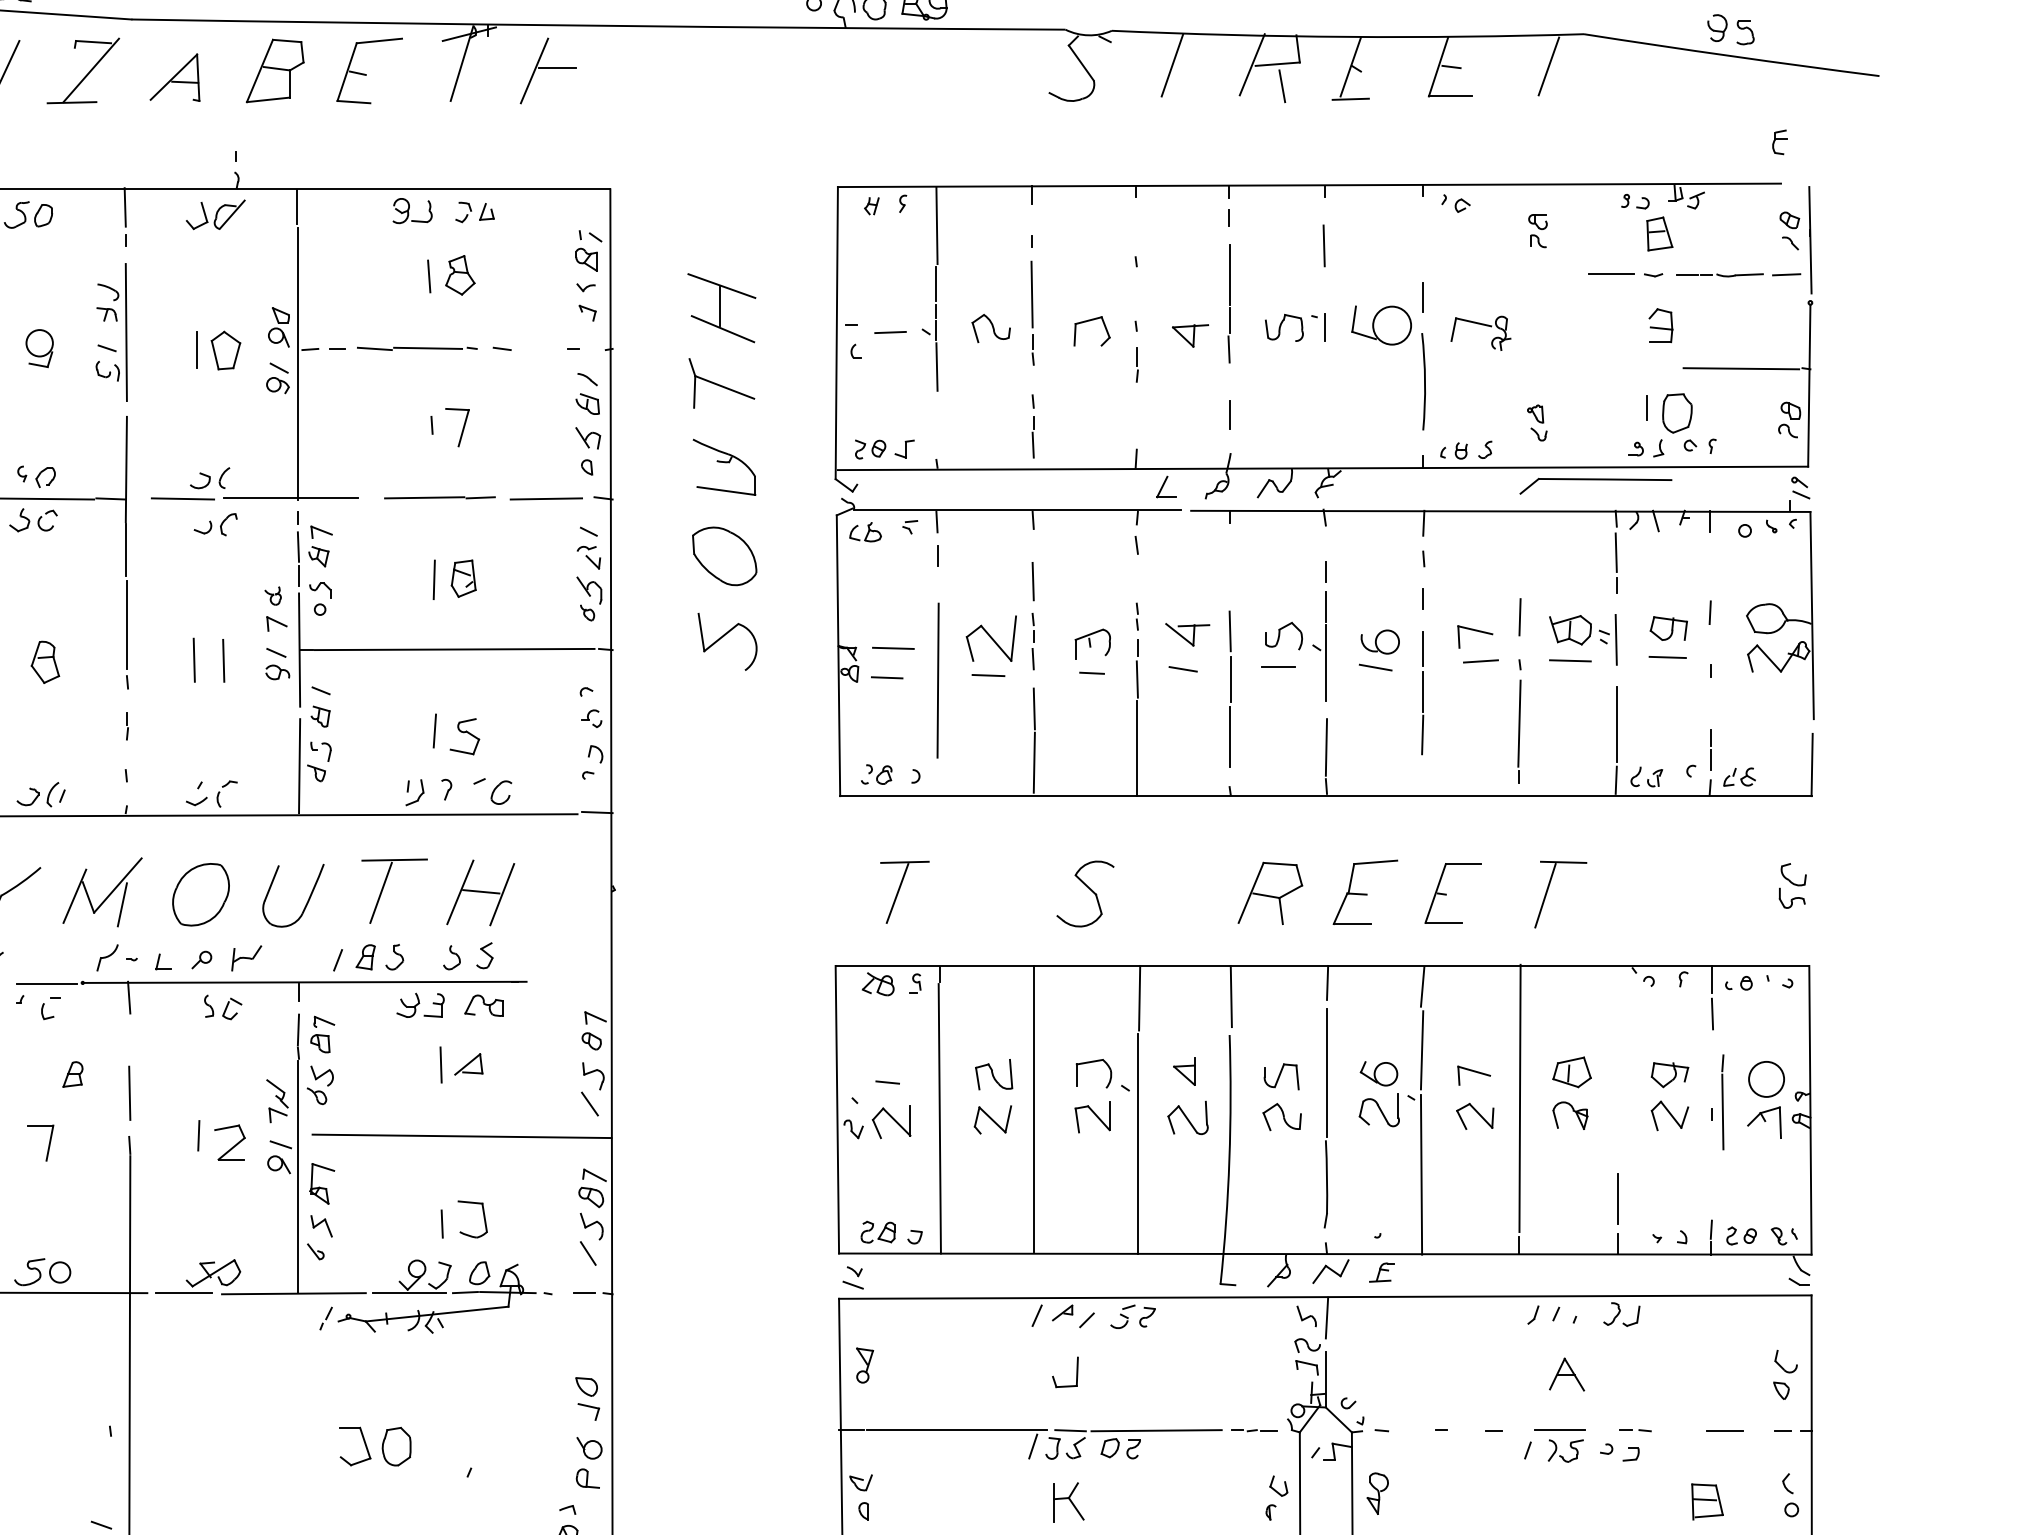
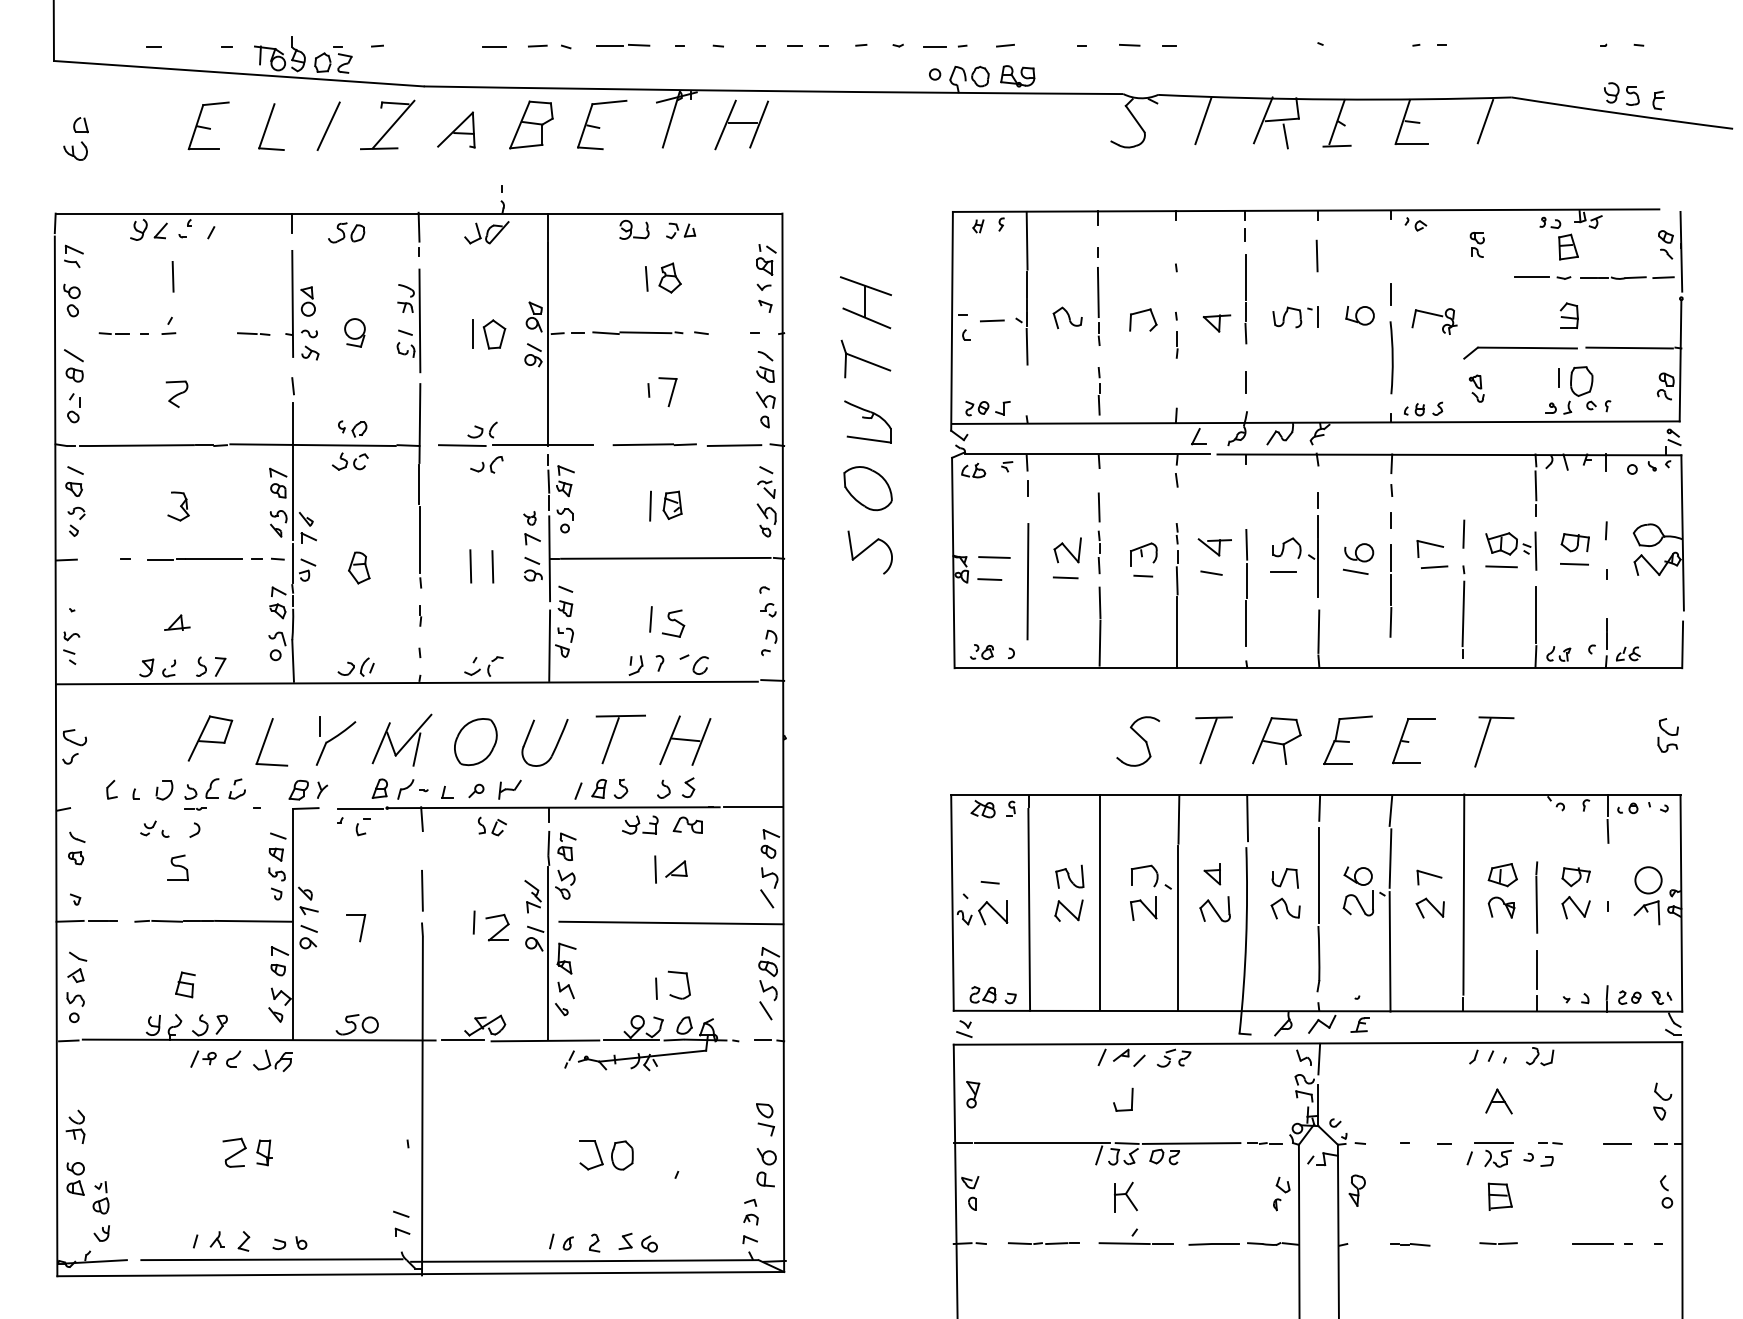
line: (579, 70) -> (759, 124), added
part: (1779, 142) -> (1658, 100), moved
part: (1380, 325) -> (1359, 315), size x0.62
part: (1595, 485) -> (1520, 352), moved
part: (990, 639) -> (1067, 550), size x0.71
part: (904, 892) -> (1213, 740), moved
line: (571, 982) -> (753, 807), added
part: (72, 1074) -> (379, 788), moved
part: (1722, 1102) -> (1536, 897), moved
part: (1706, 1501) -> (1499, 1196), moved

